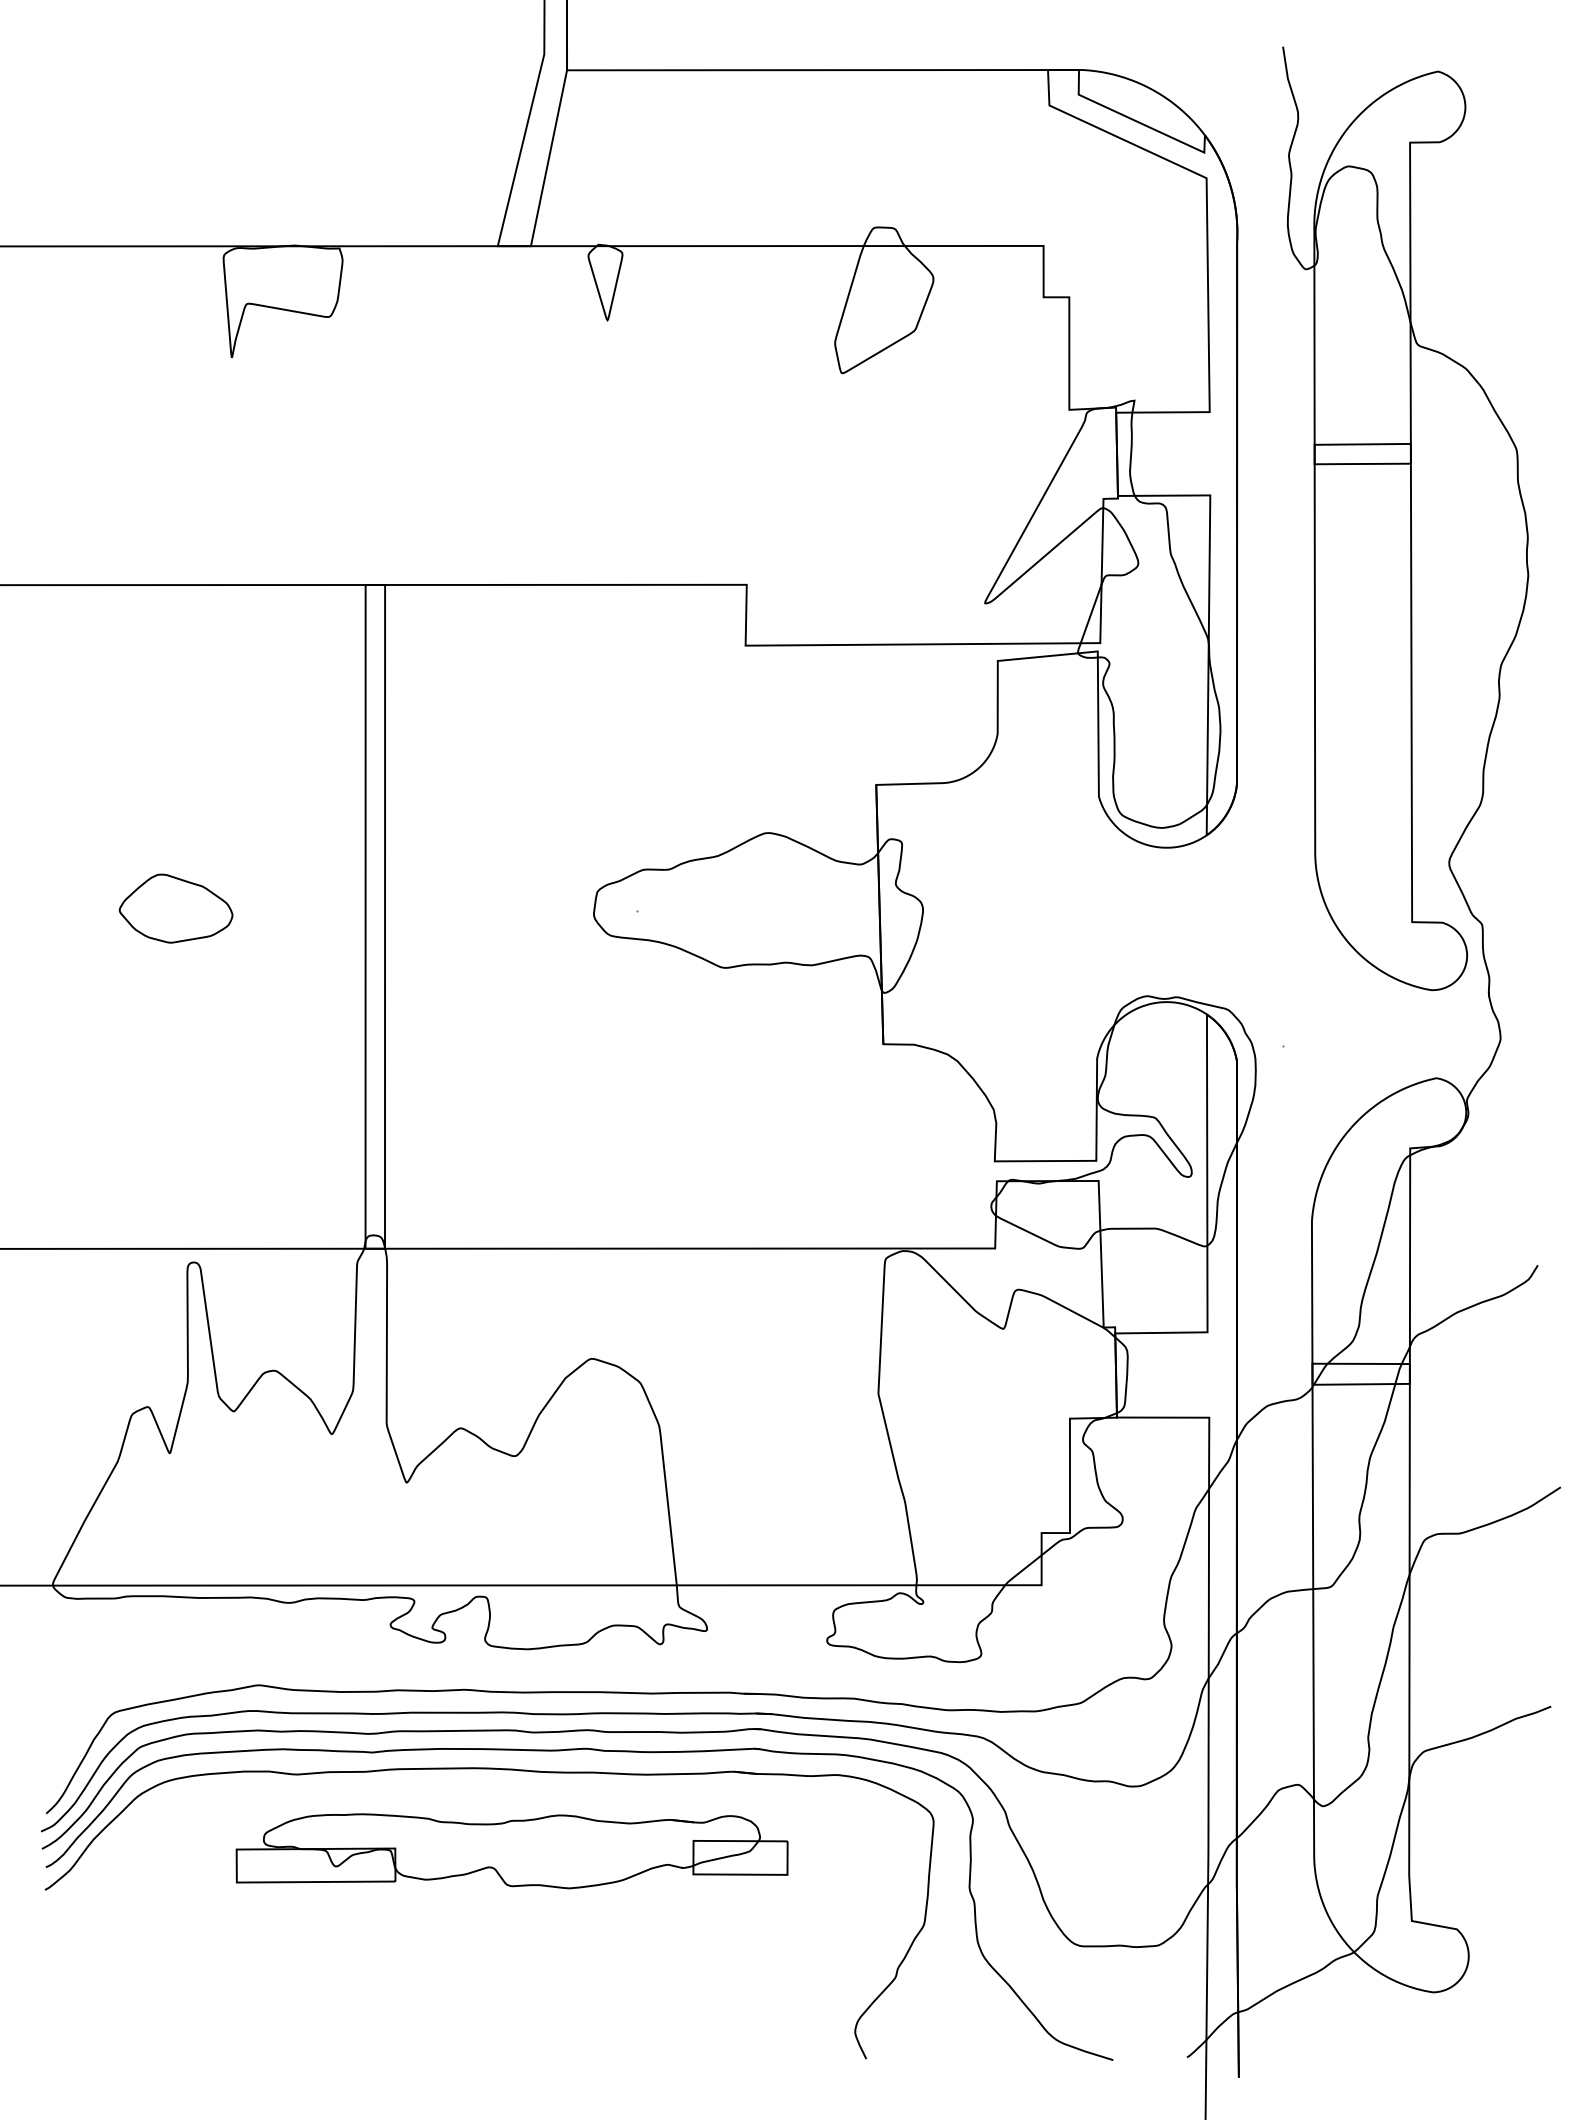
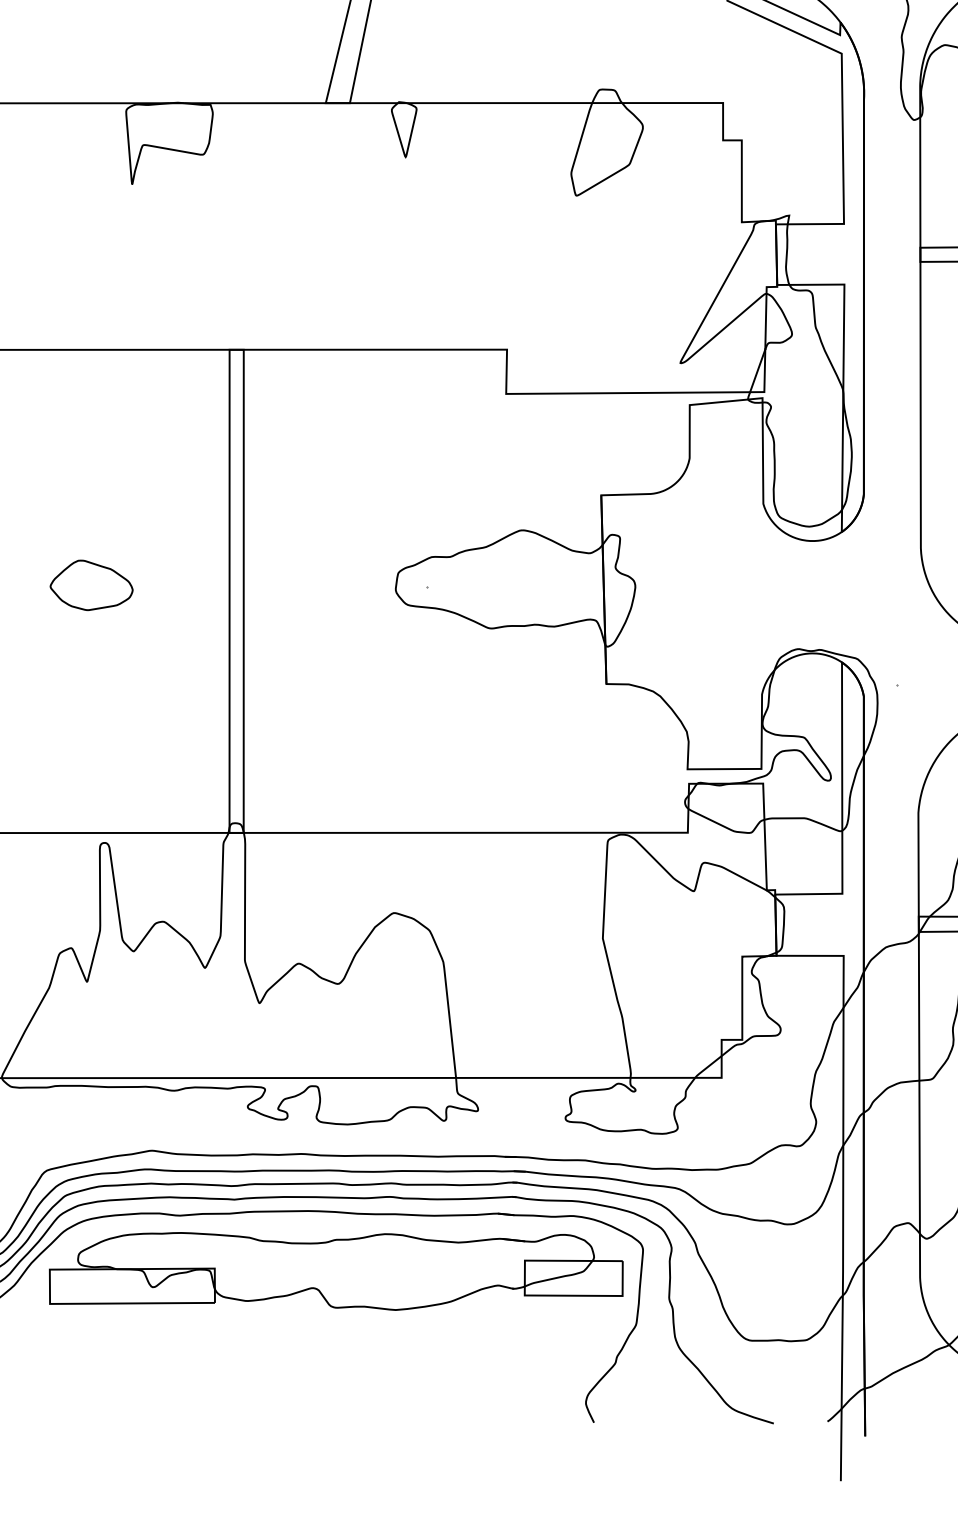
part: (511, 1851) -> (335, 1271), size x1.43

